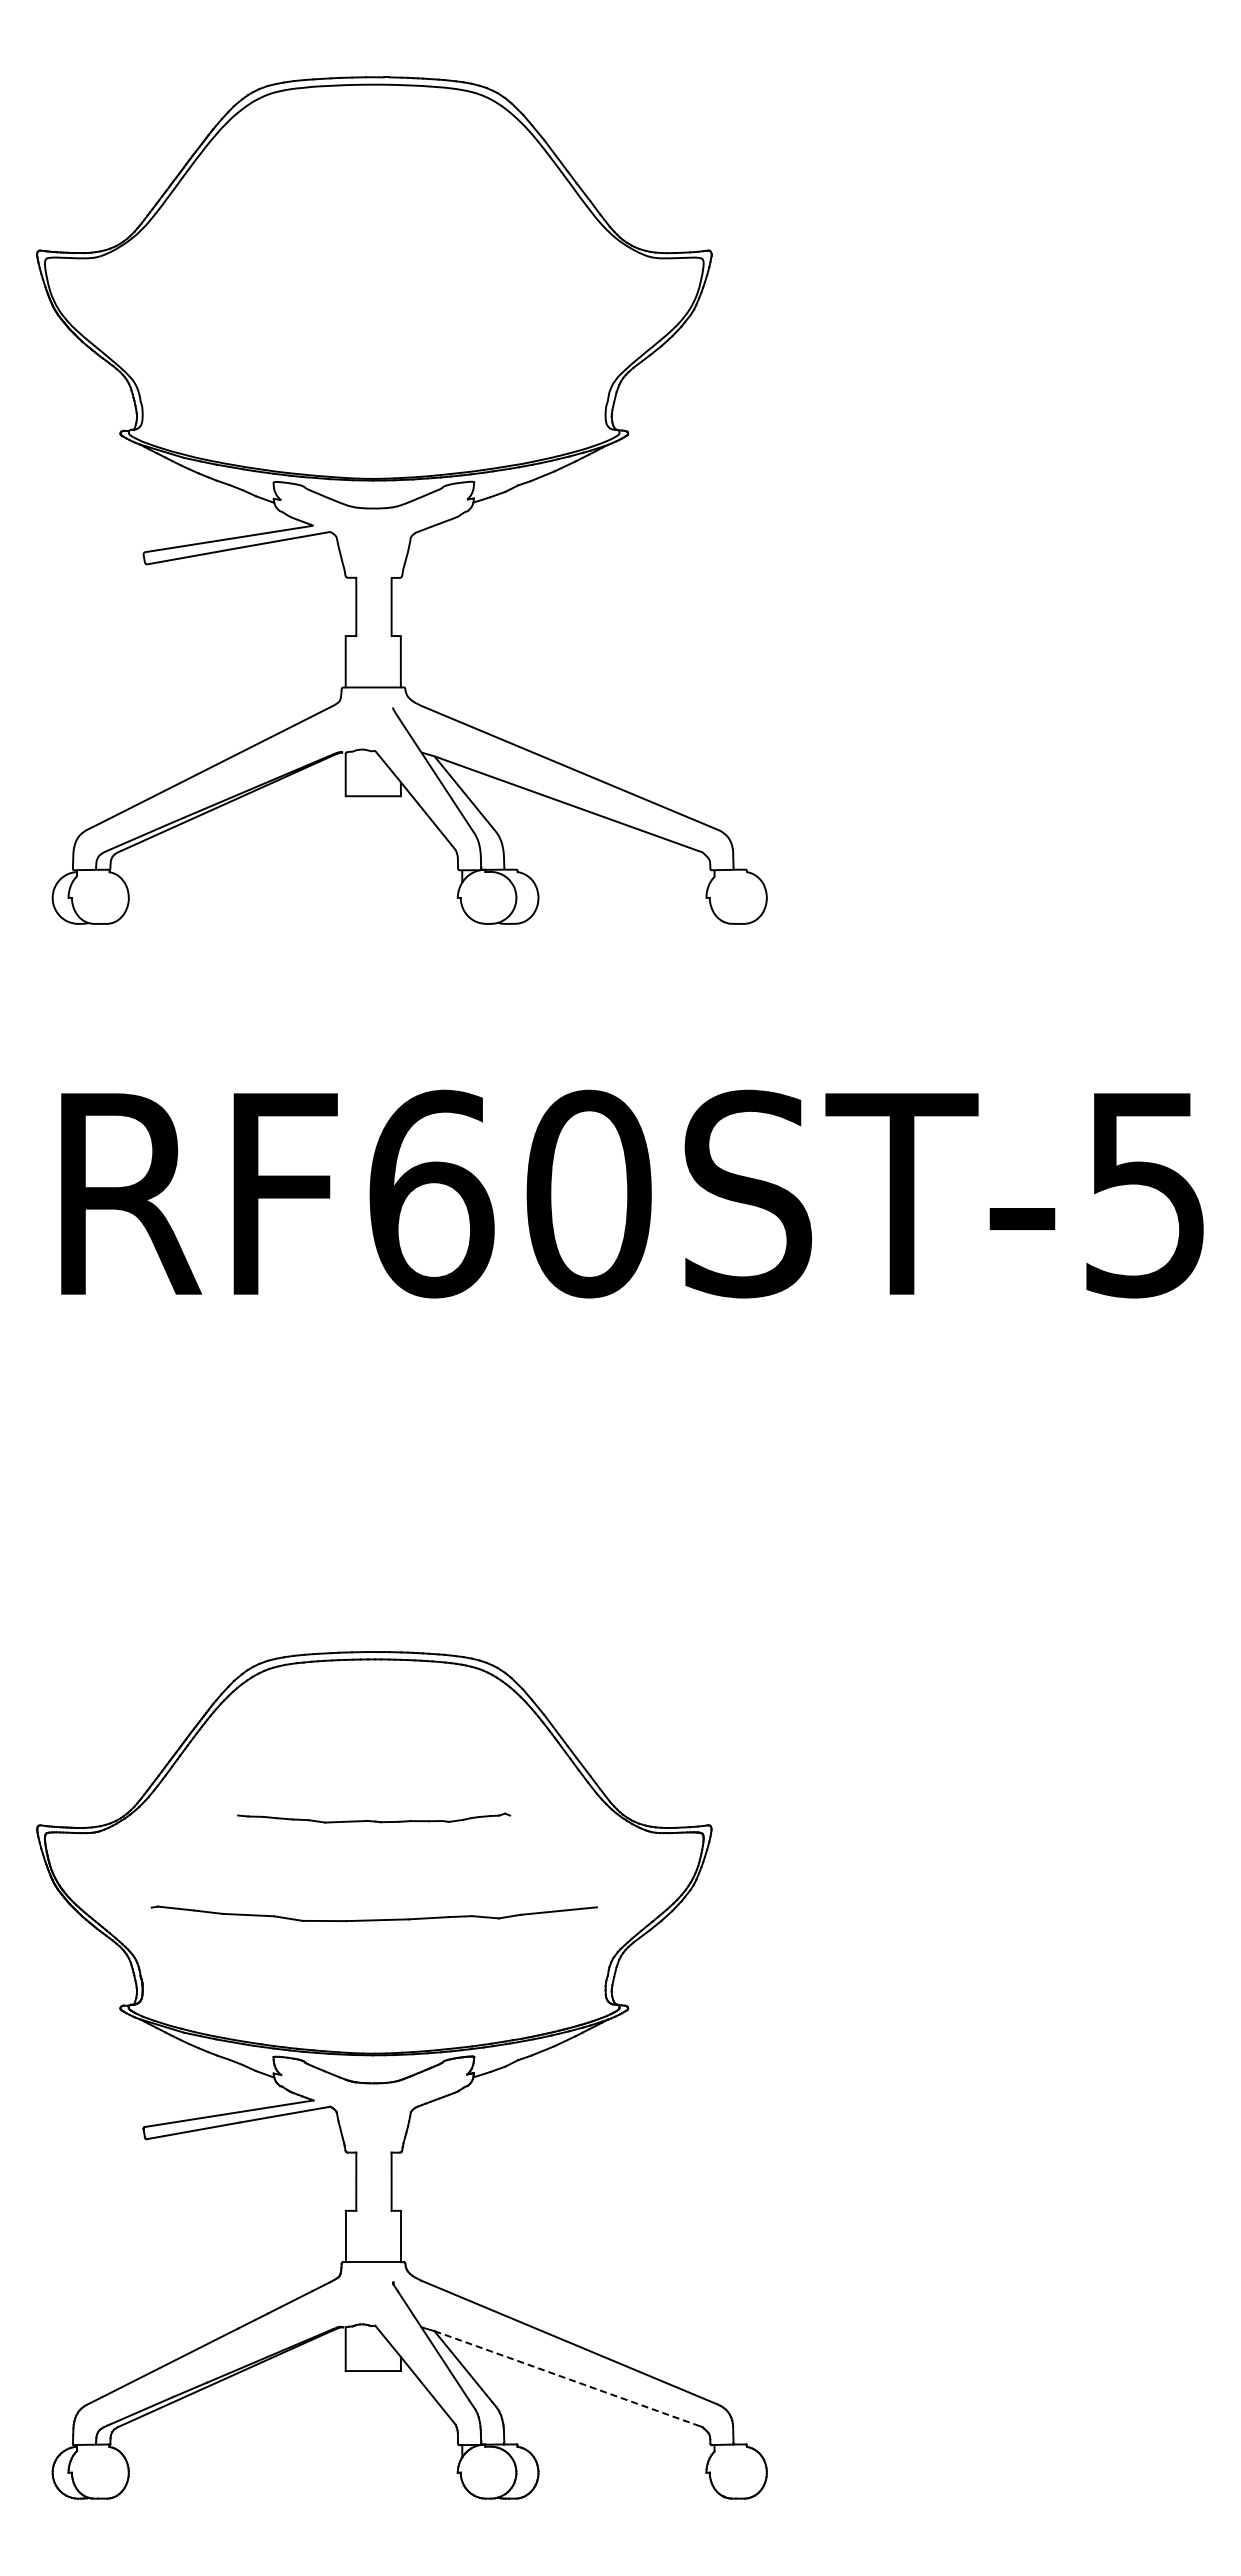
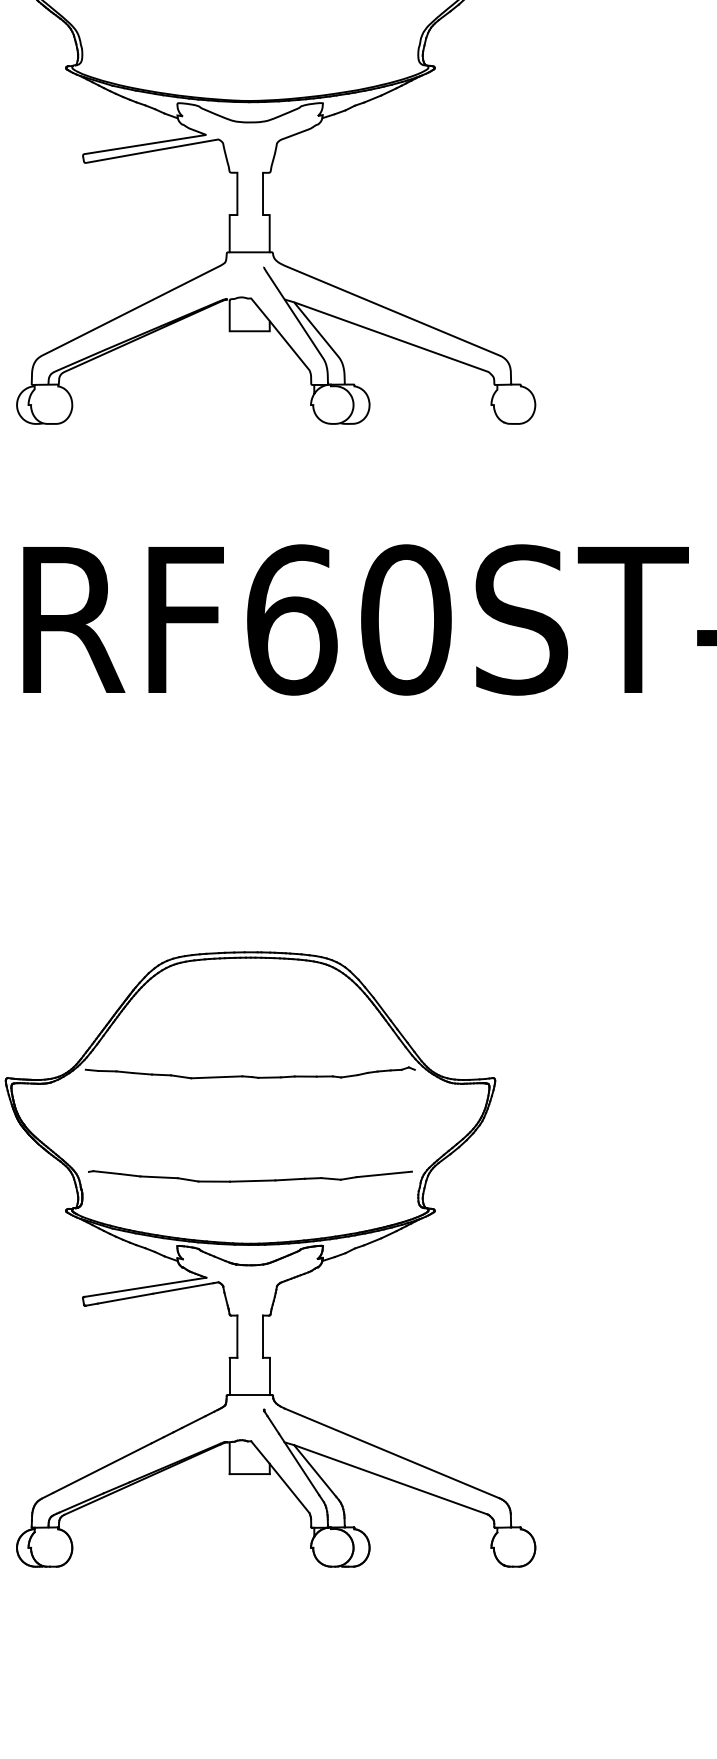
part: (373, 1817) -> (249, 1072), size x1.67
part: (373, 1913) -> (249, 1176), moved
line: (568, 2378) -> (391, 1479), dashed -> solid

